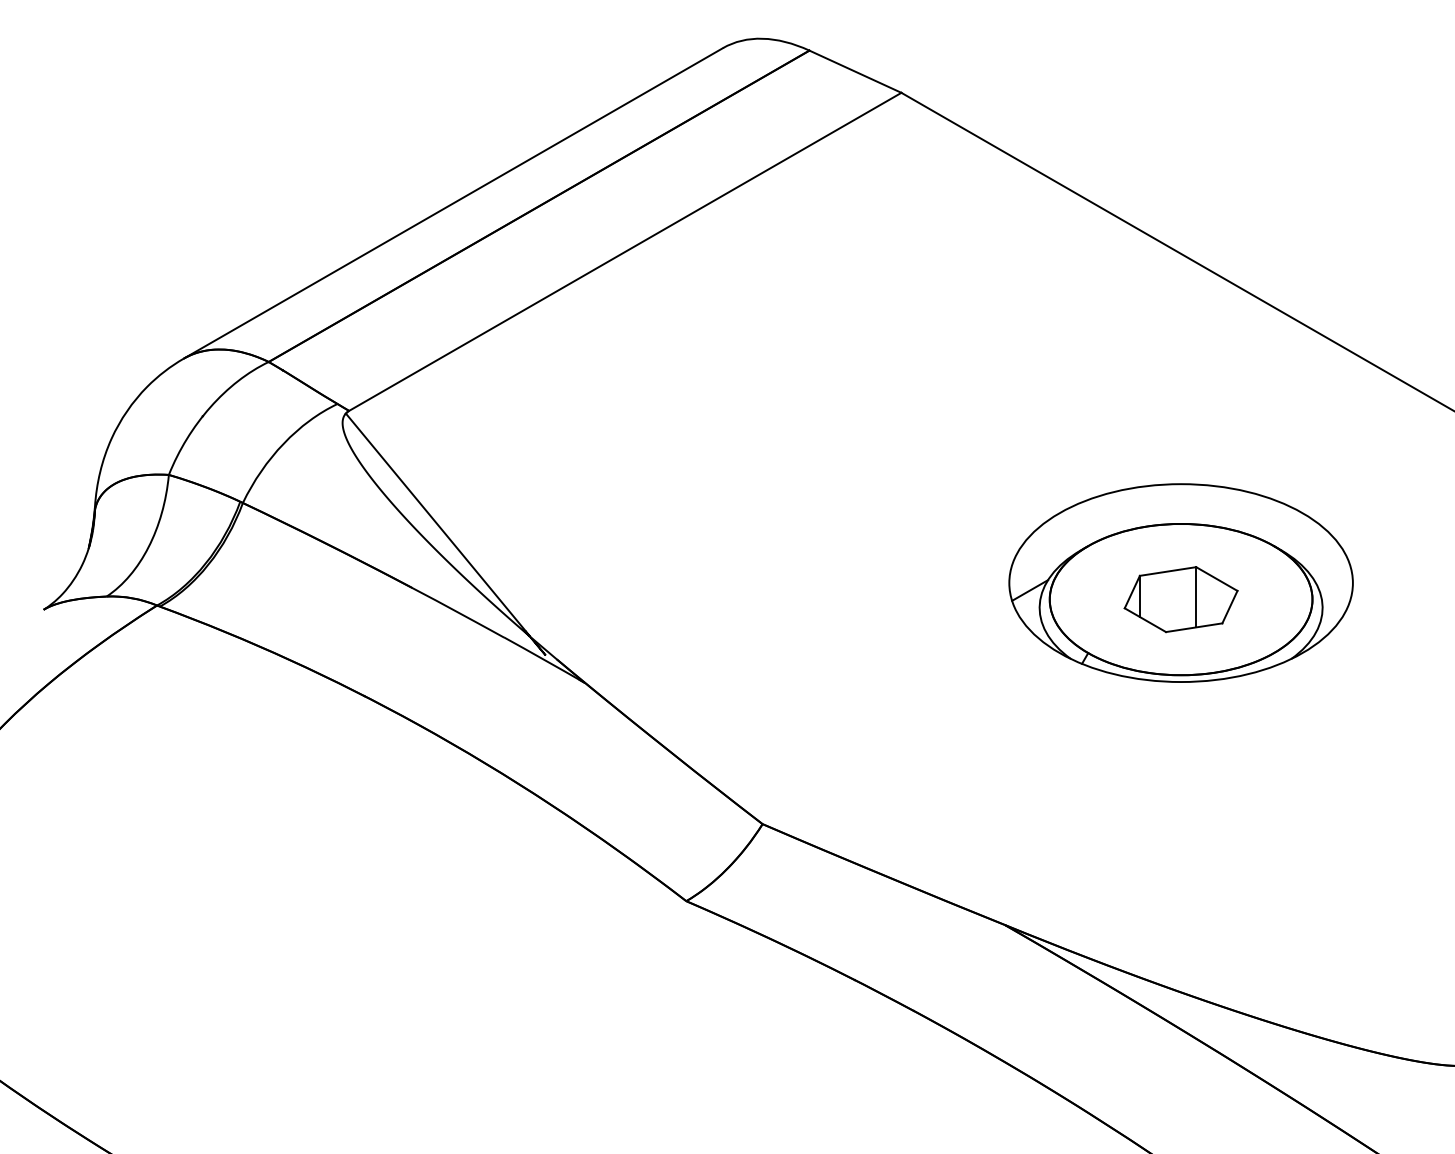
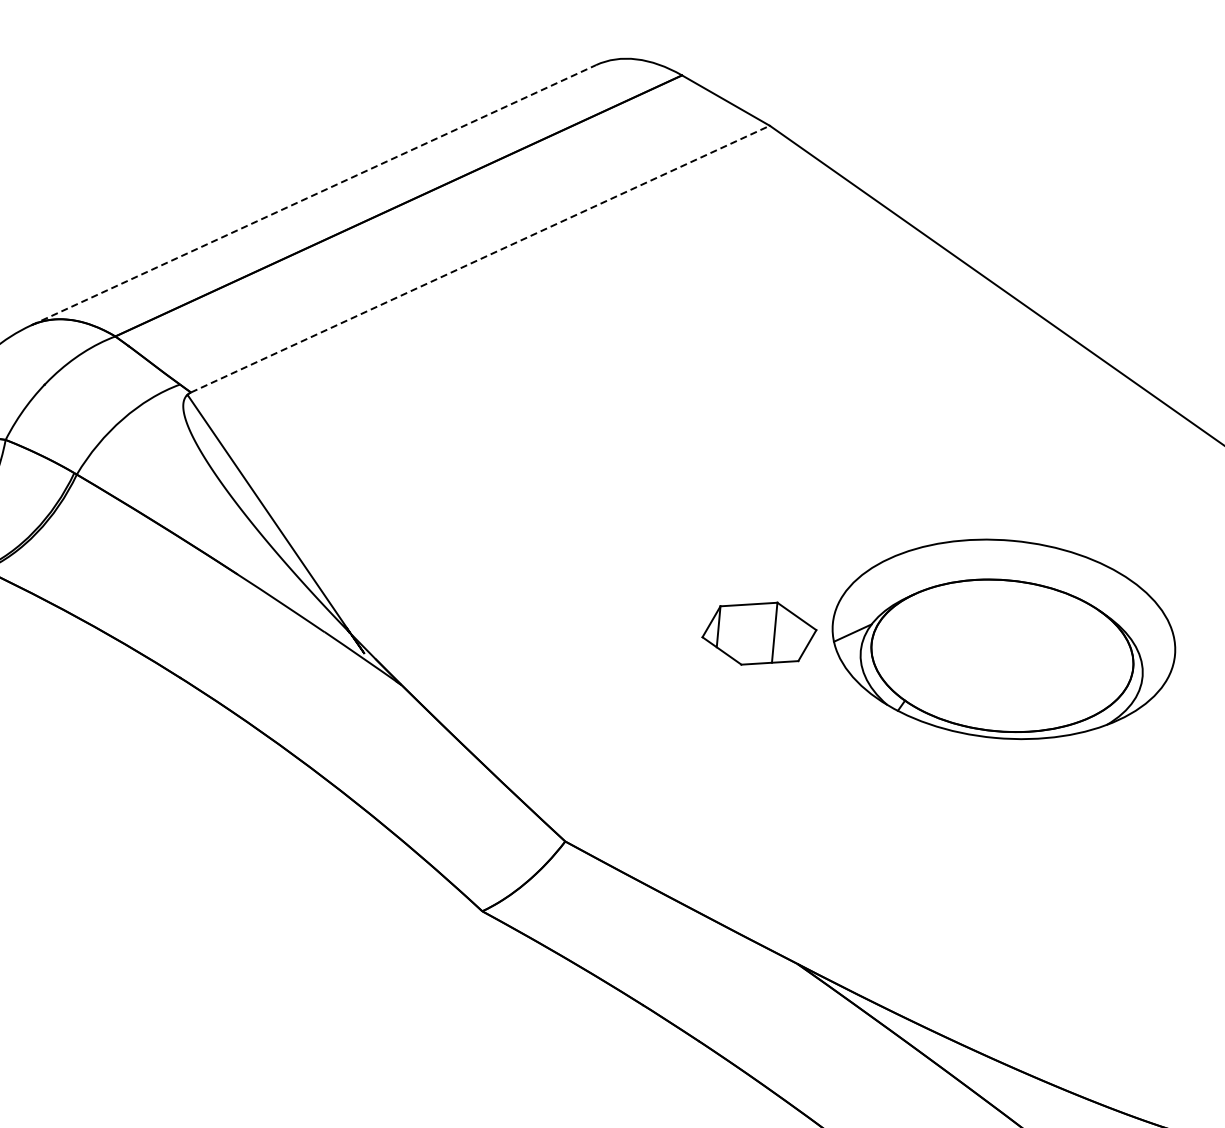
line: (453, 203) -> (313, 195), solid -> dashed
line: (625, 251) -> (480, 258), solid -> dashed
part: (1180, 599) -> (758, 633), moved

